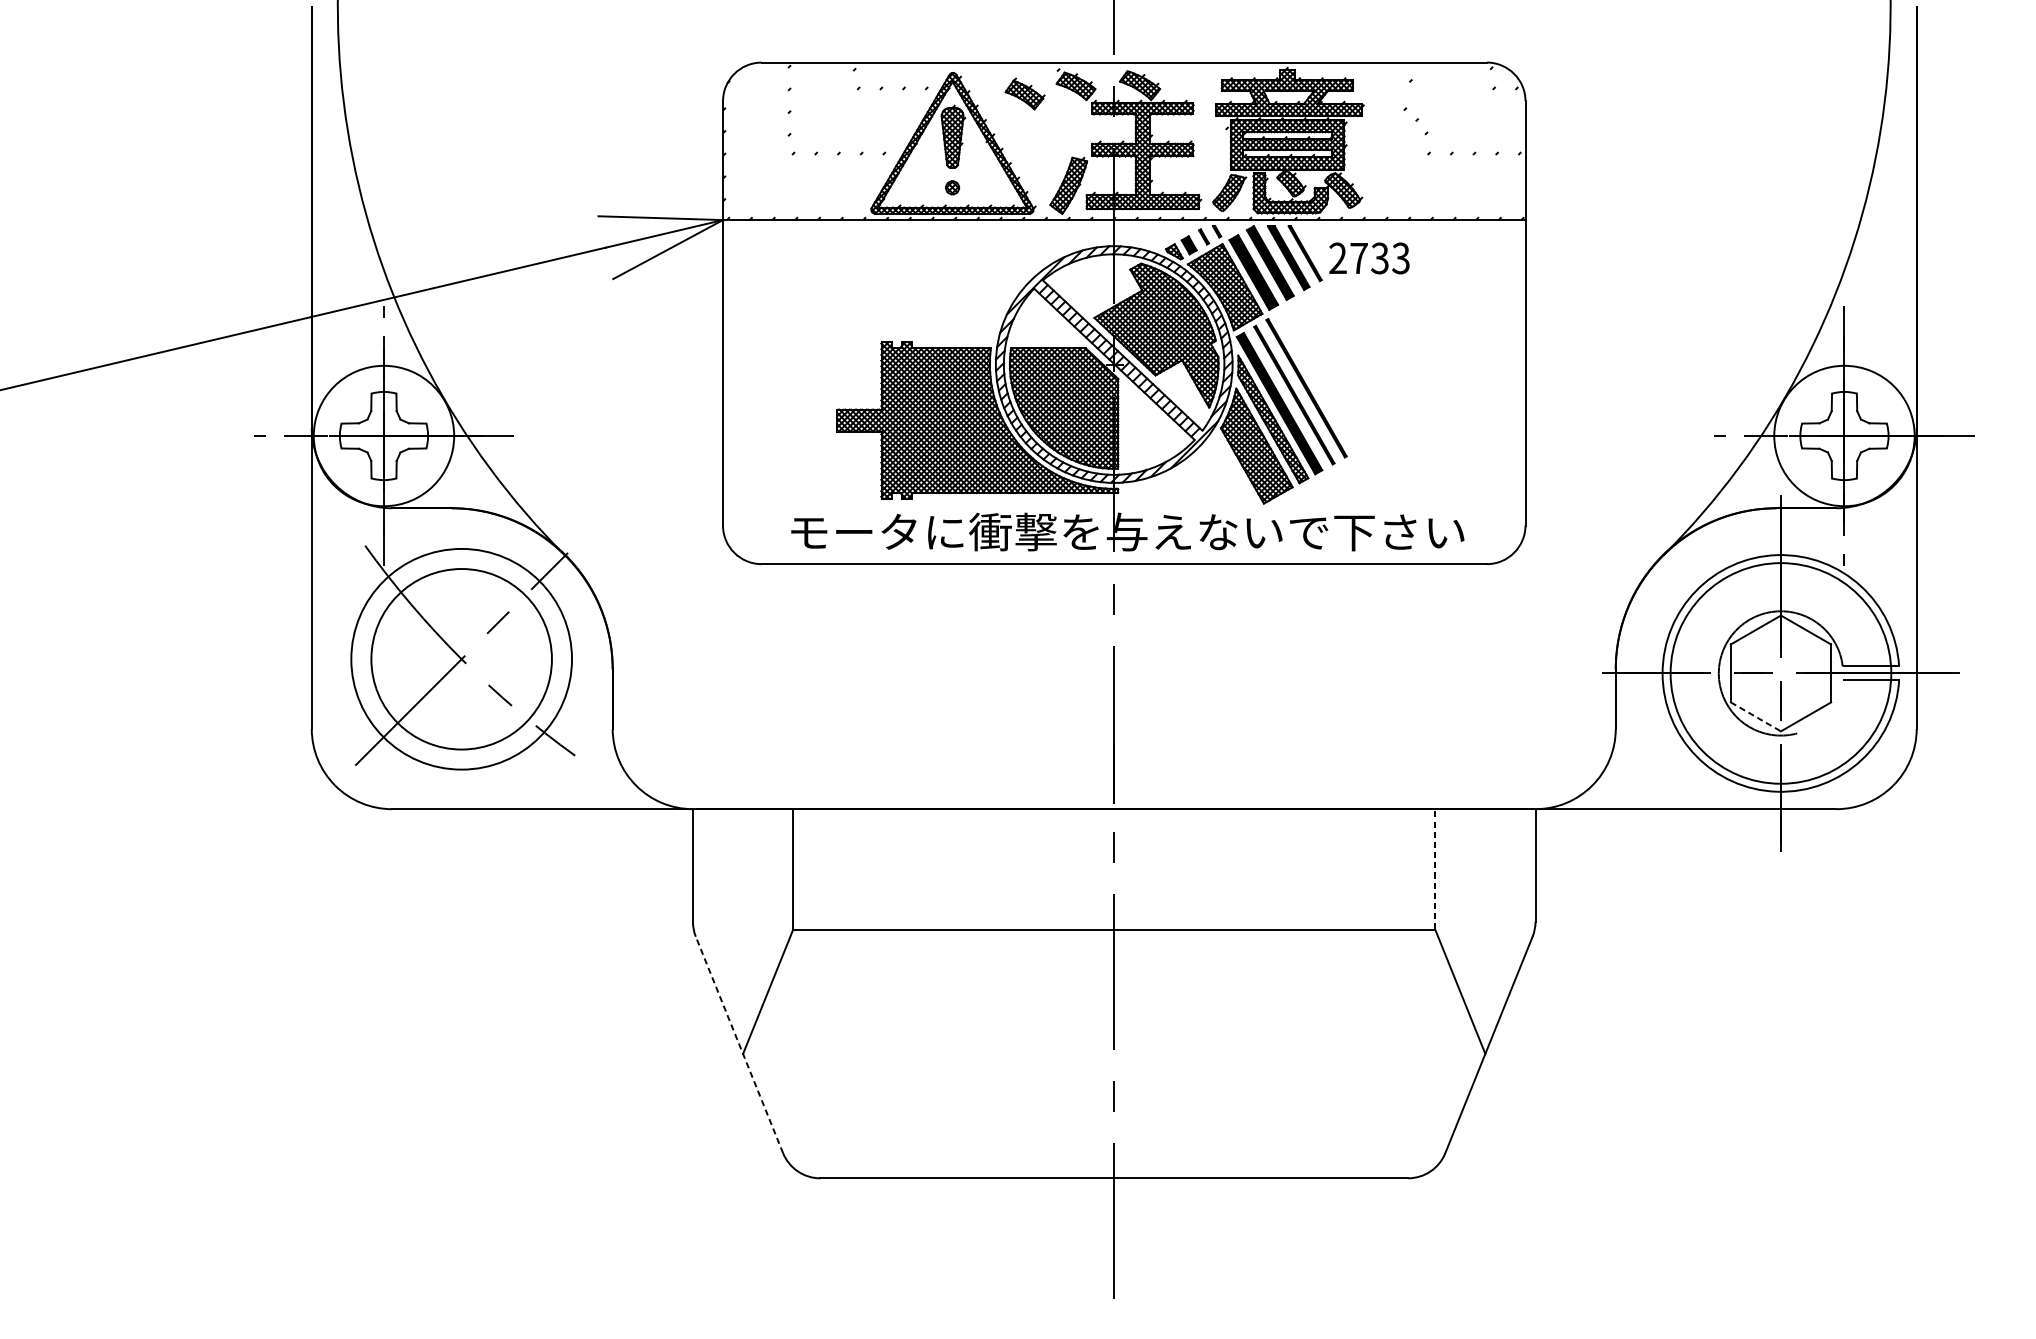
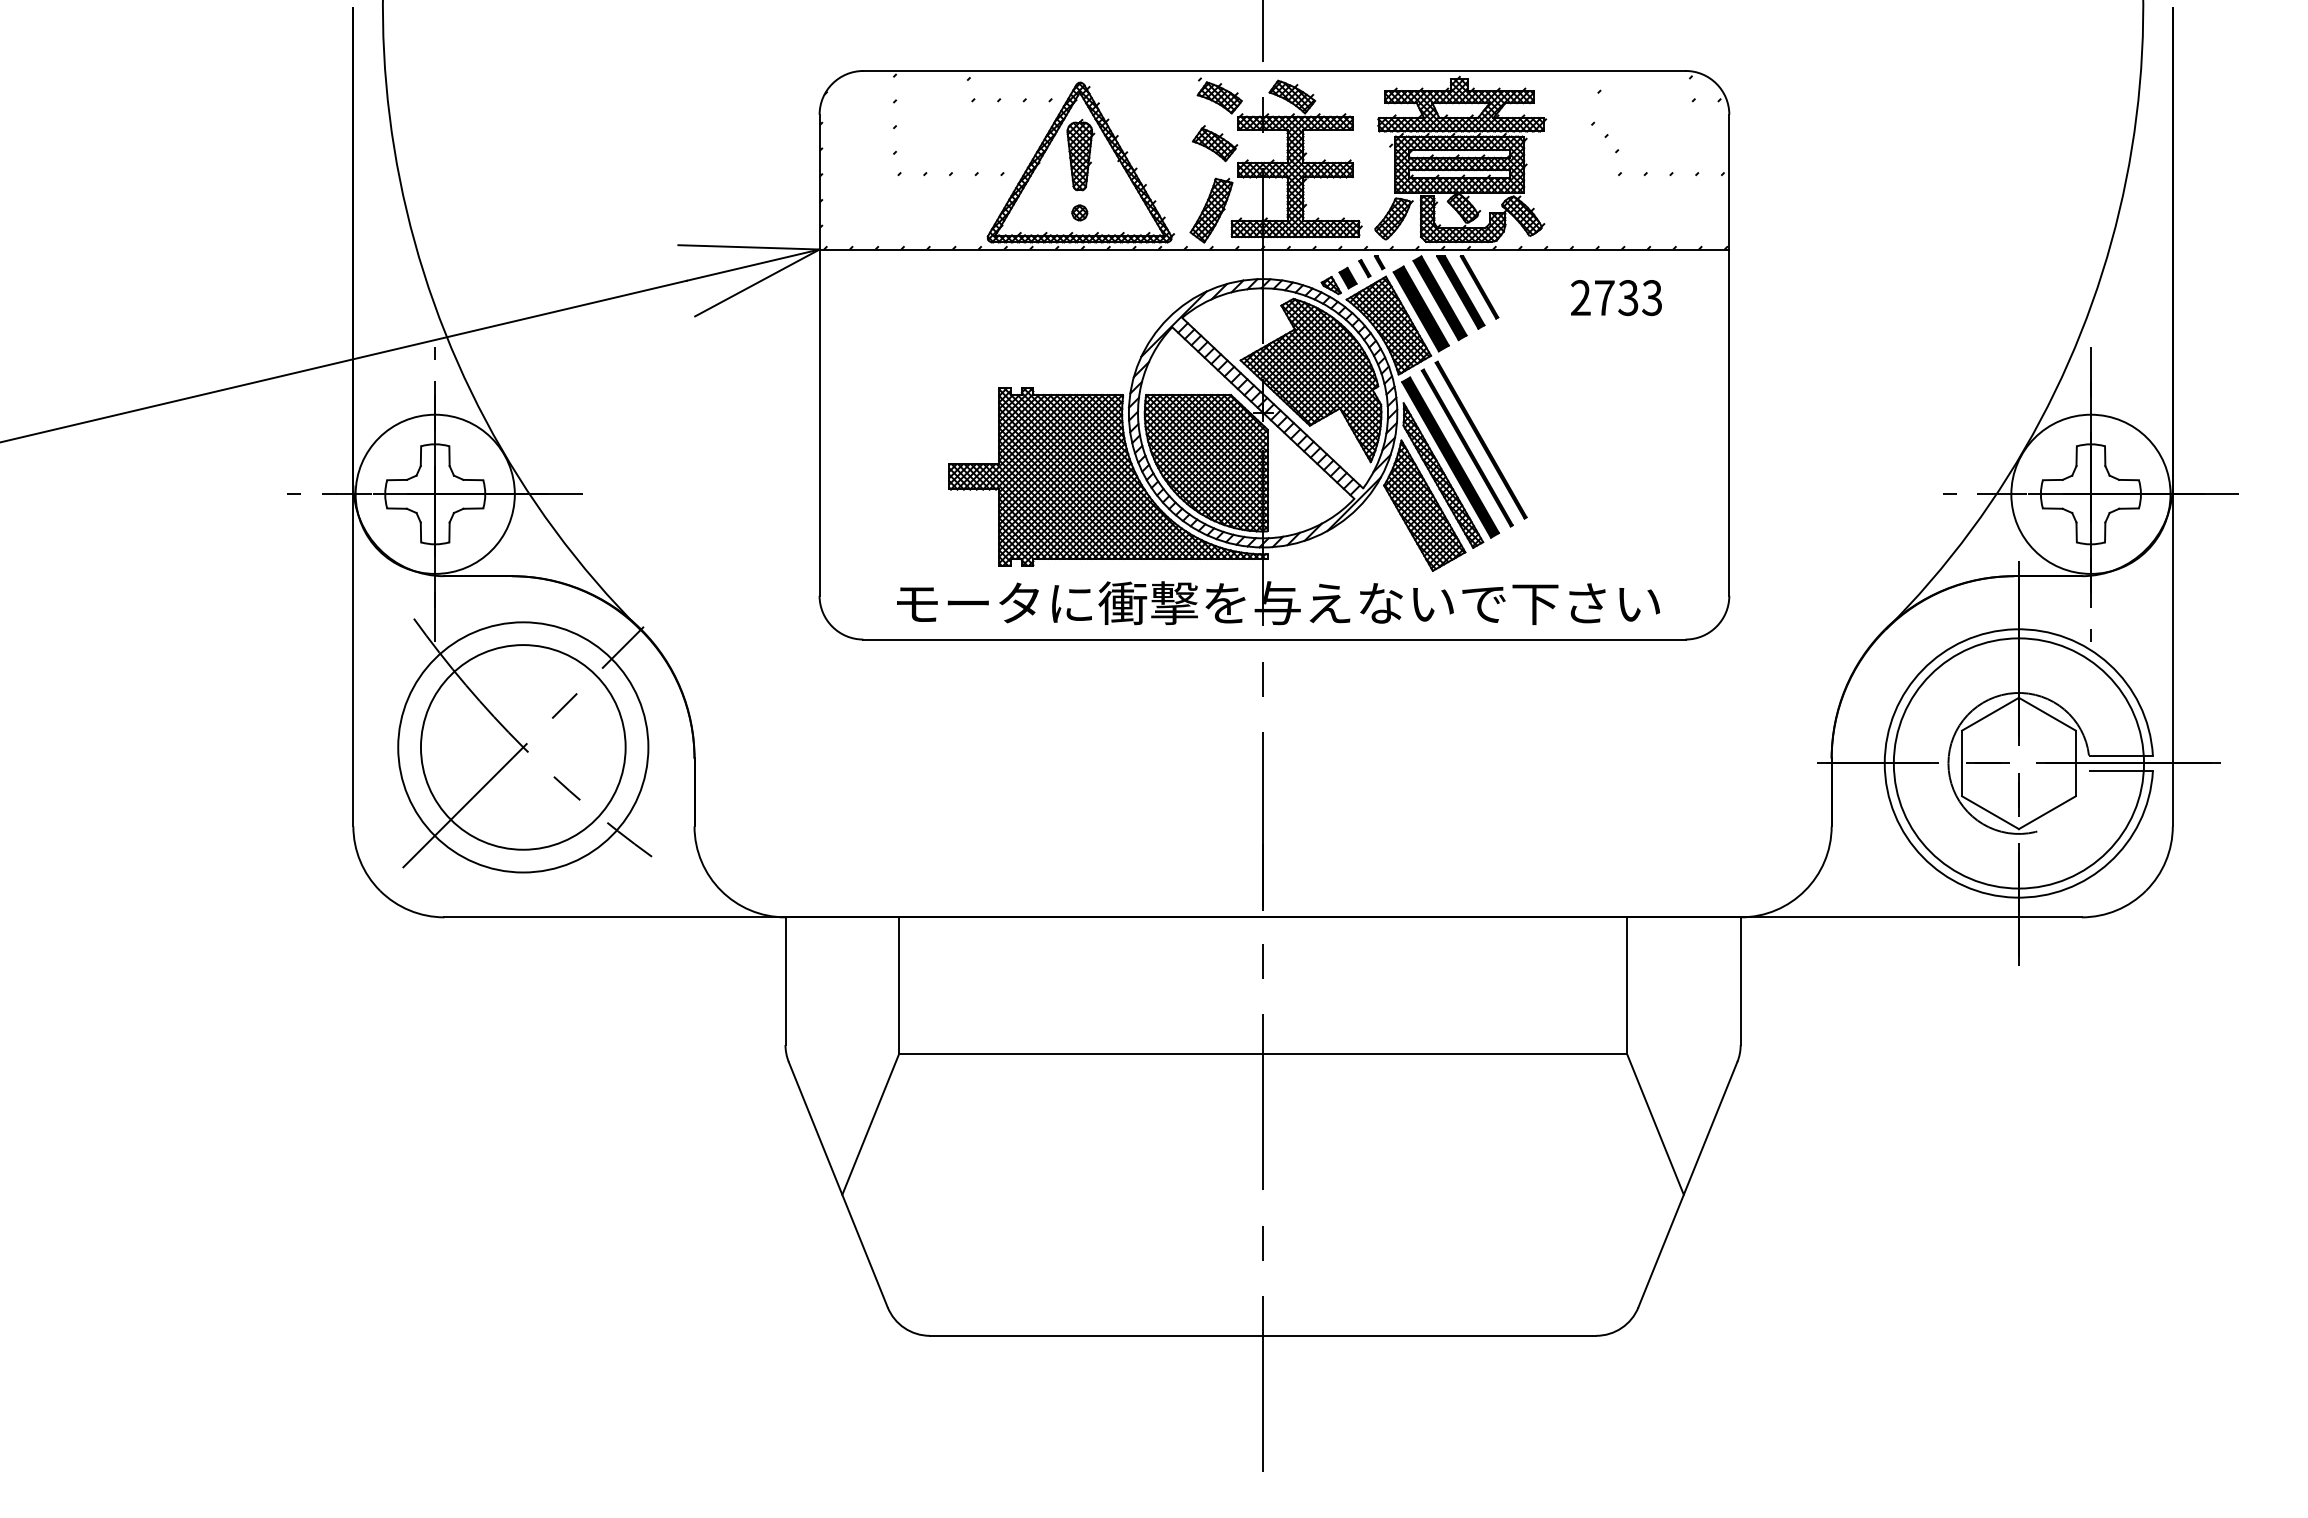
part: (1024, 93) -> (1214, 143), moved
text: (1369, 258) -> (1616, 298), moved
line: (1755, 716) -> (1990, 812), dashed -> solid
line: (1434, 869) -> (1626, 985), dashed -> solid
line: (739, 1044) -> (838, 1184), dashed -> solid

